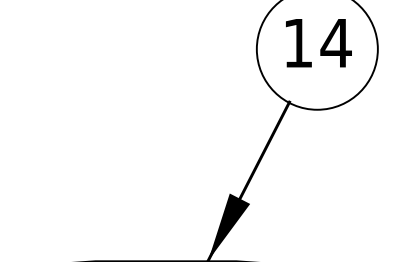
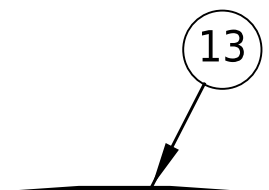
text: (336, 42) -> (234, 45), 14 -> 13

